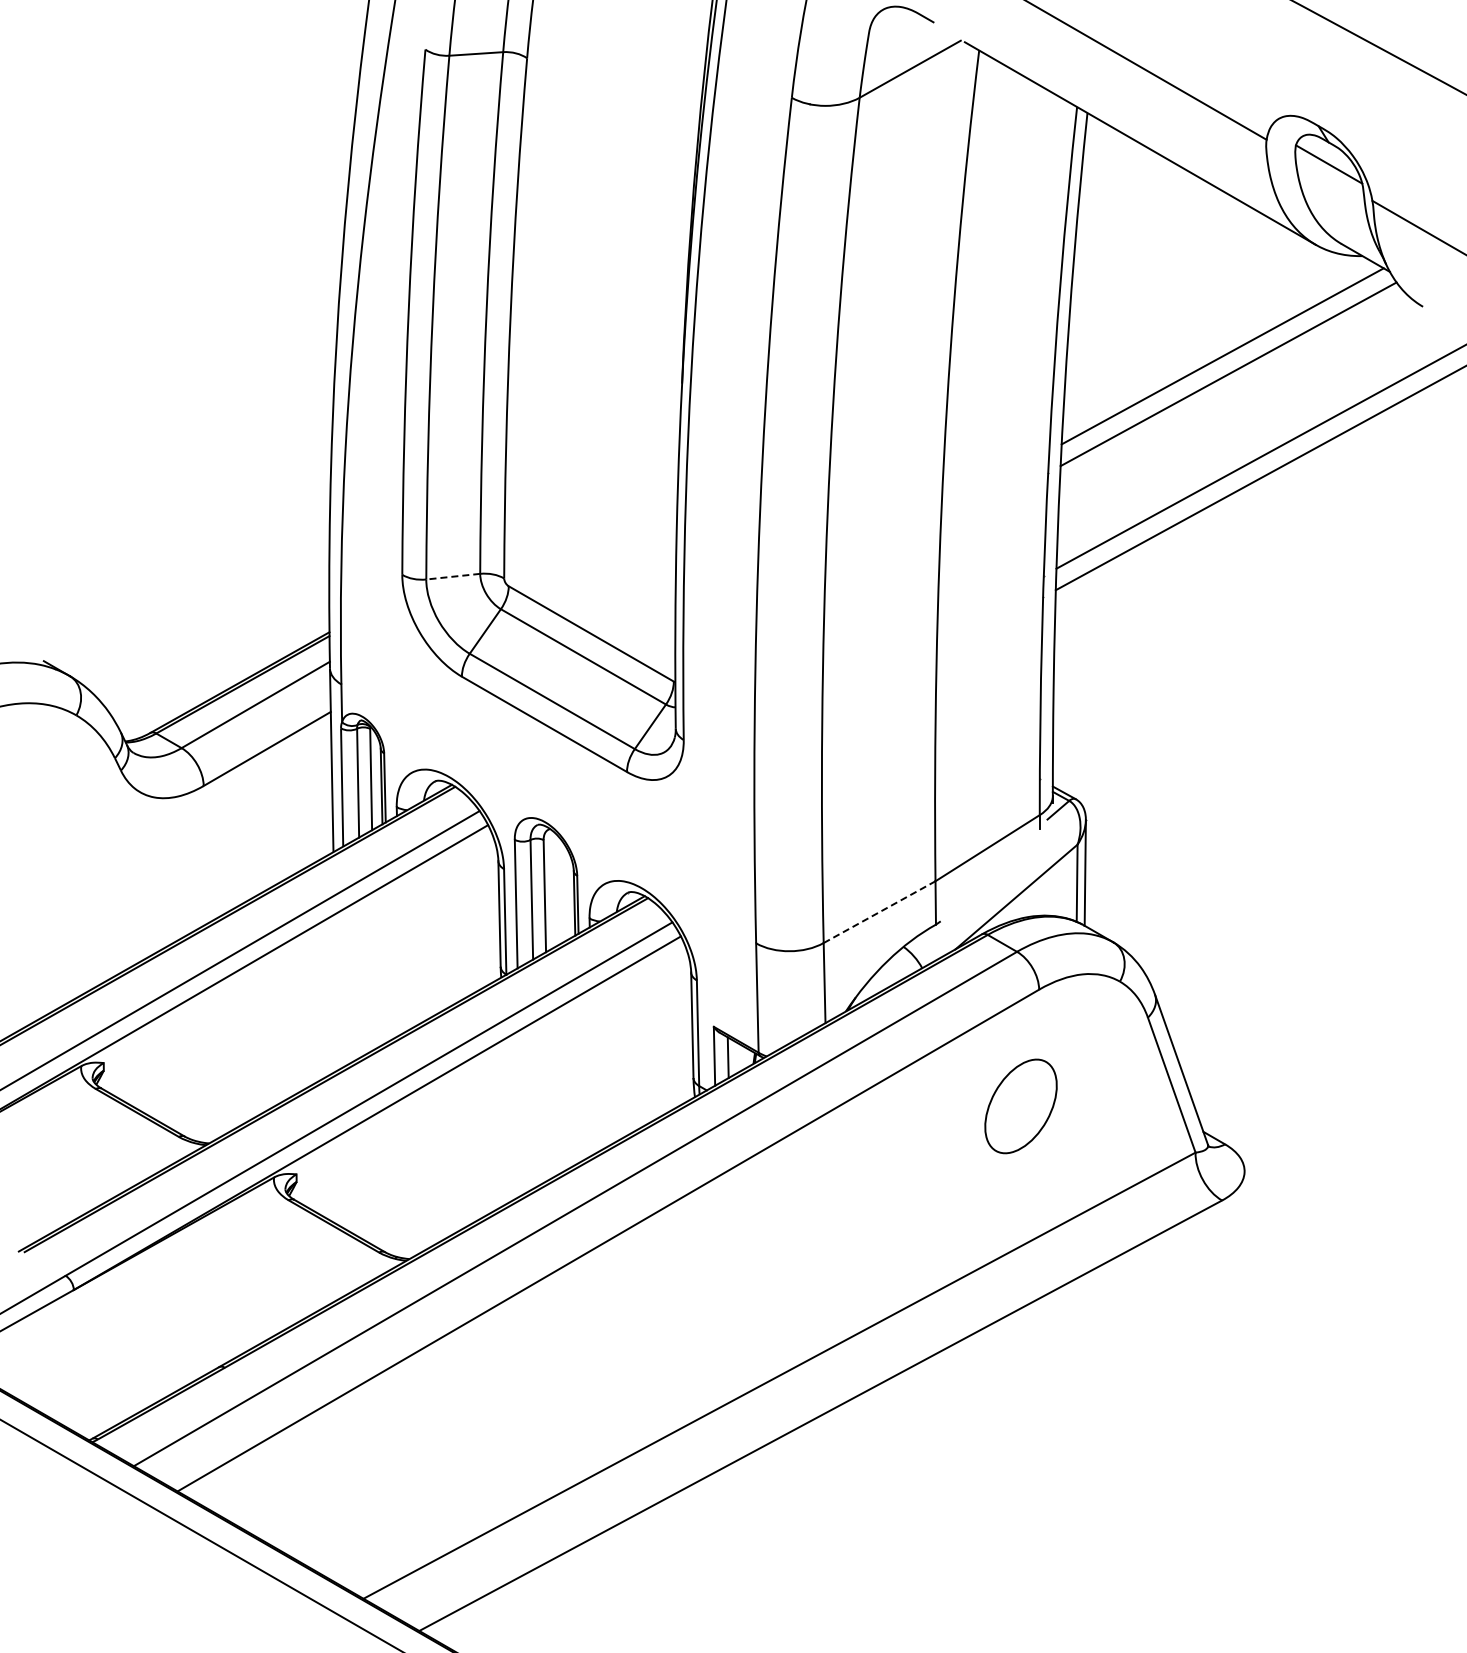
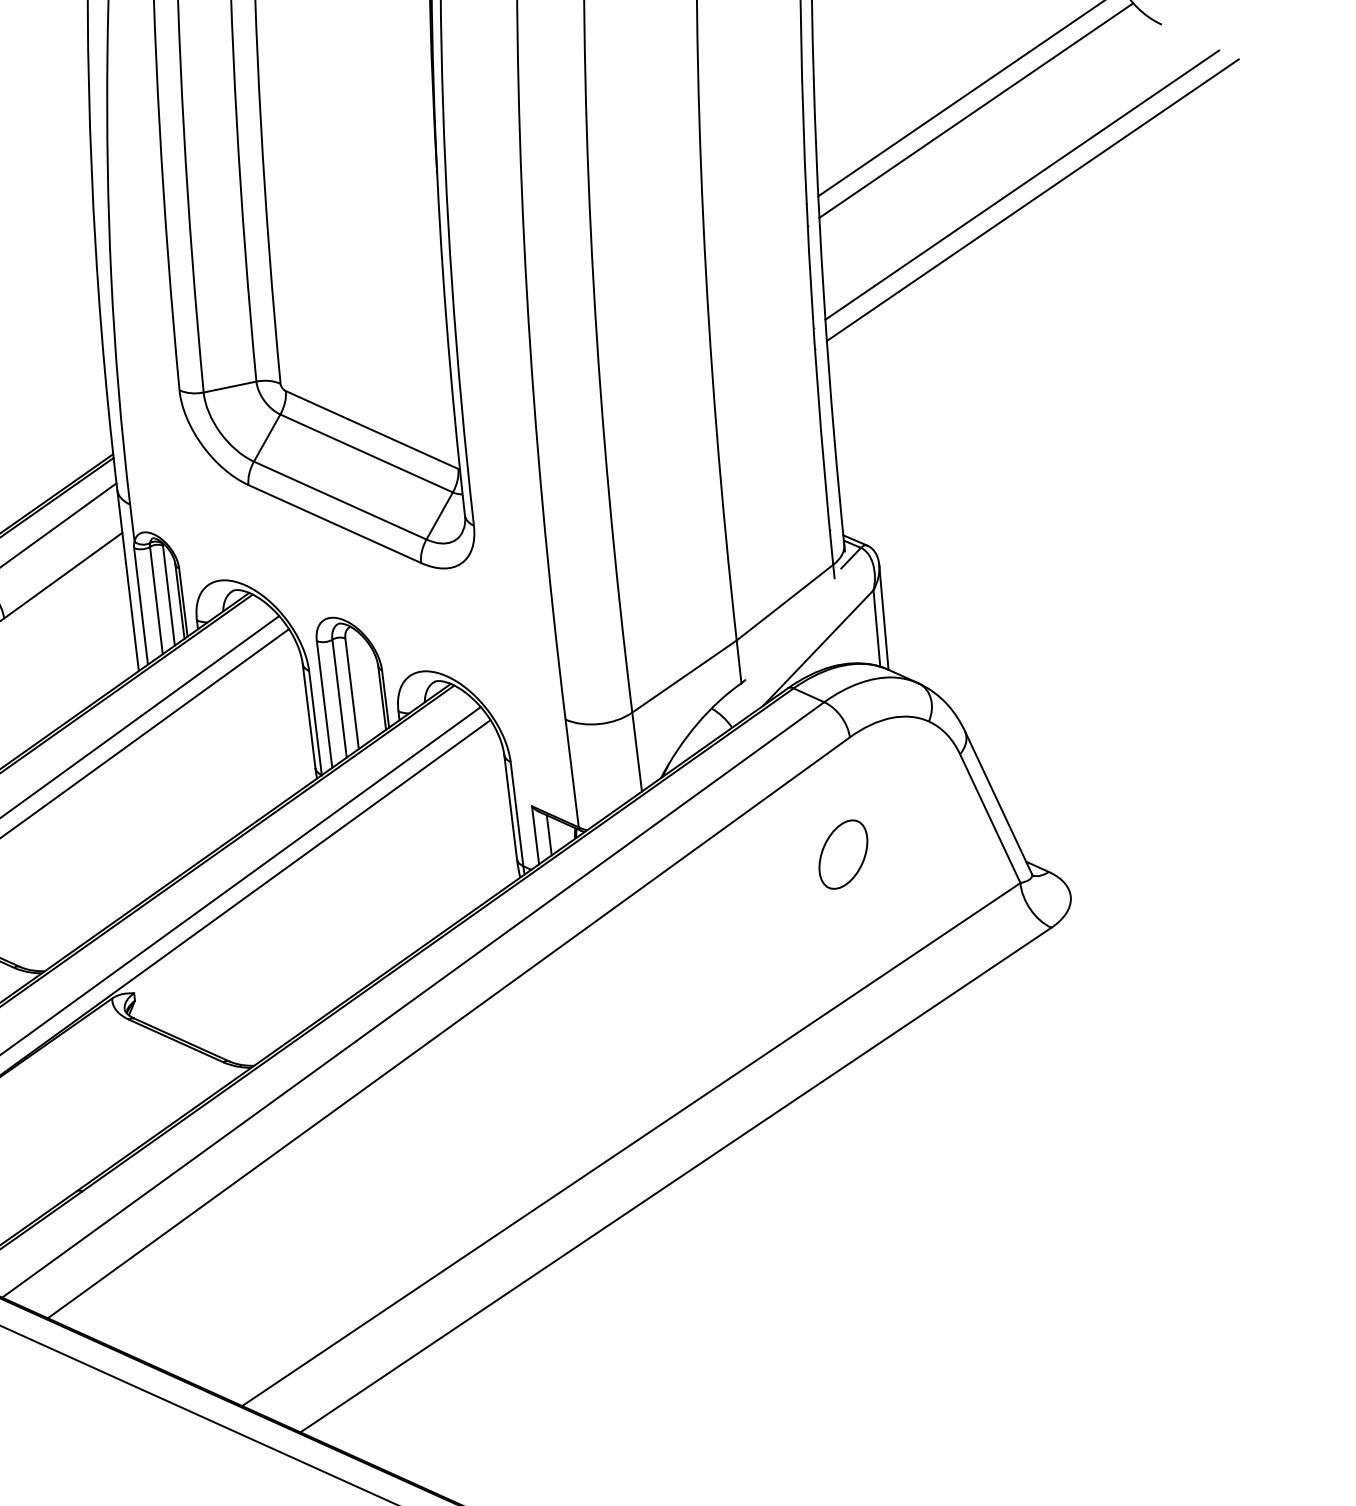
line: (452, 576) -> (229, 386), dashed -> solid
line: (879, 912) -> (684, 676), dashed -> solid
part: (1020, 1106) -> (842, 854), size x0.71

